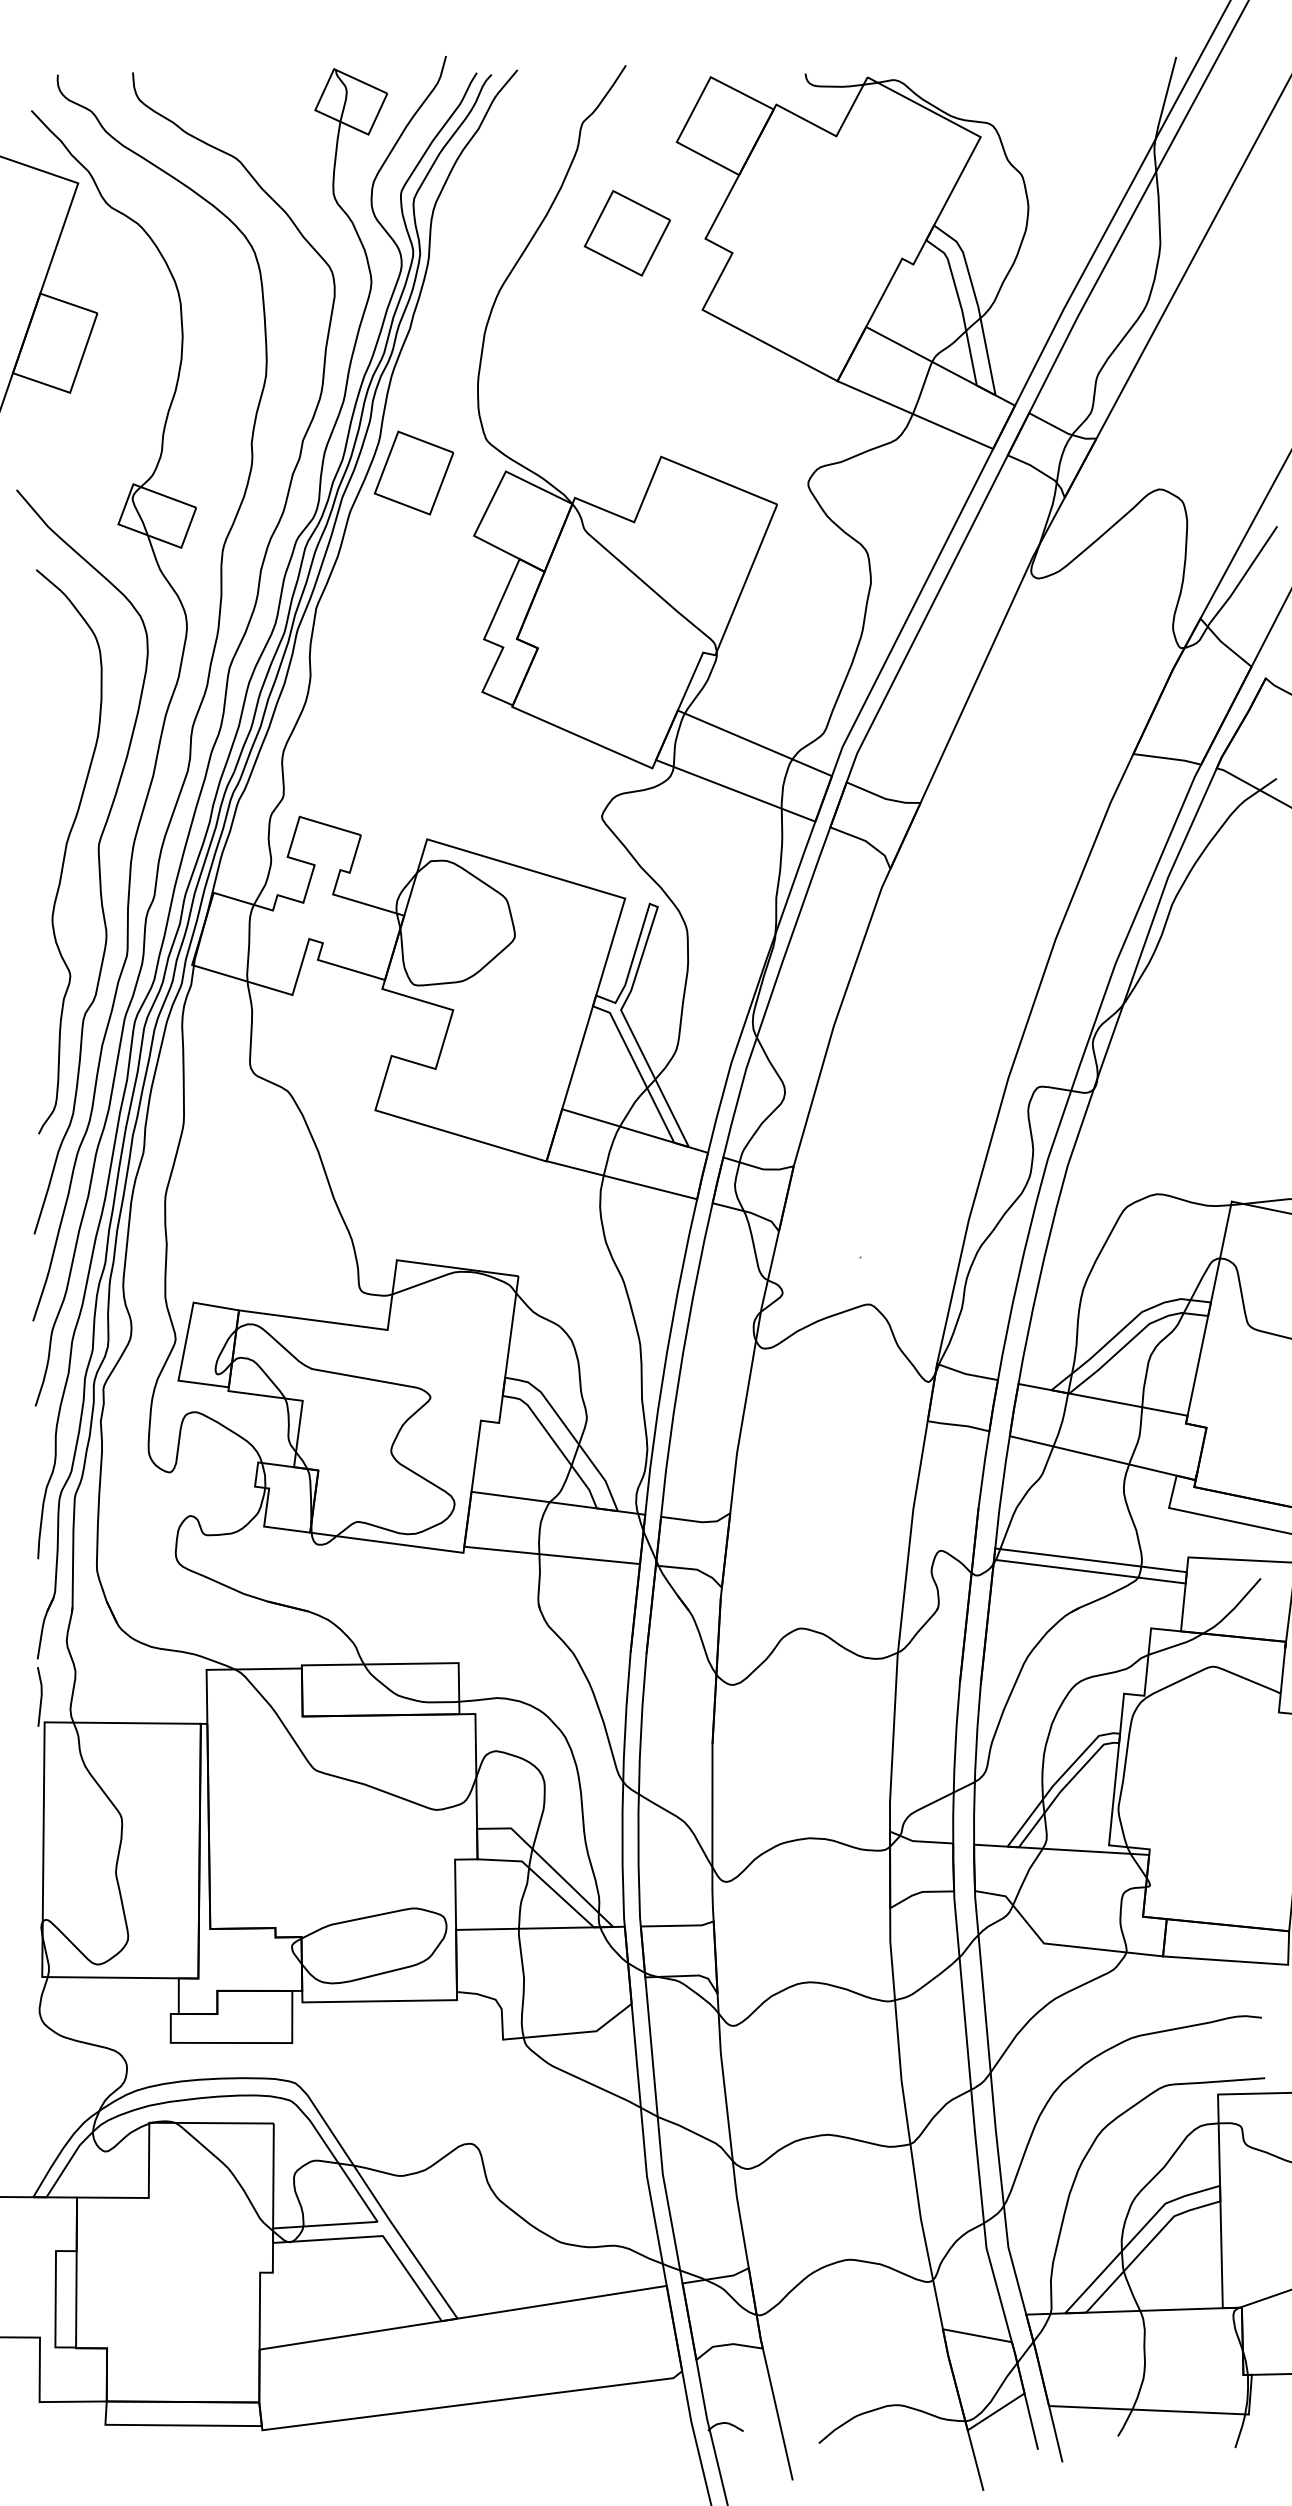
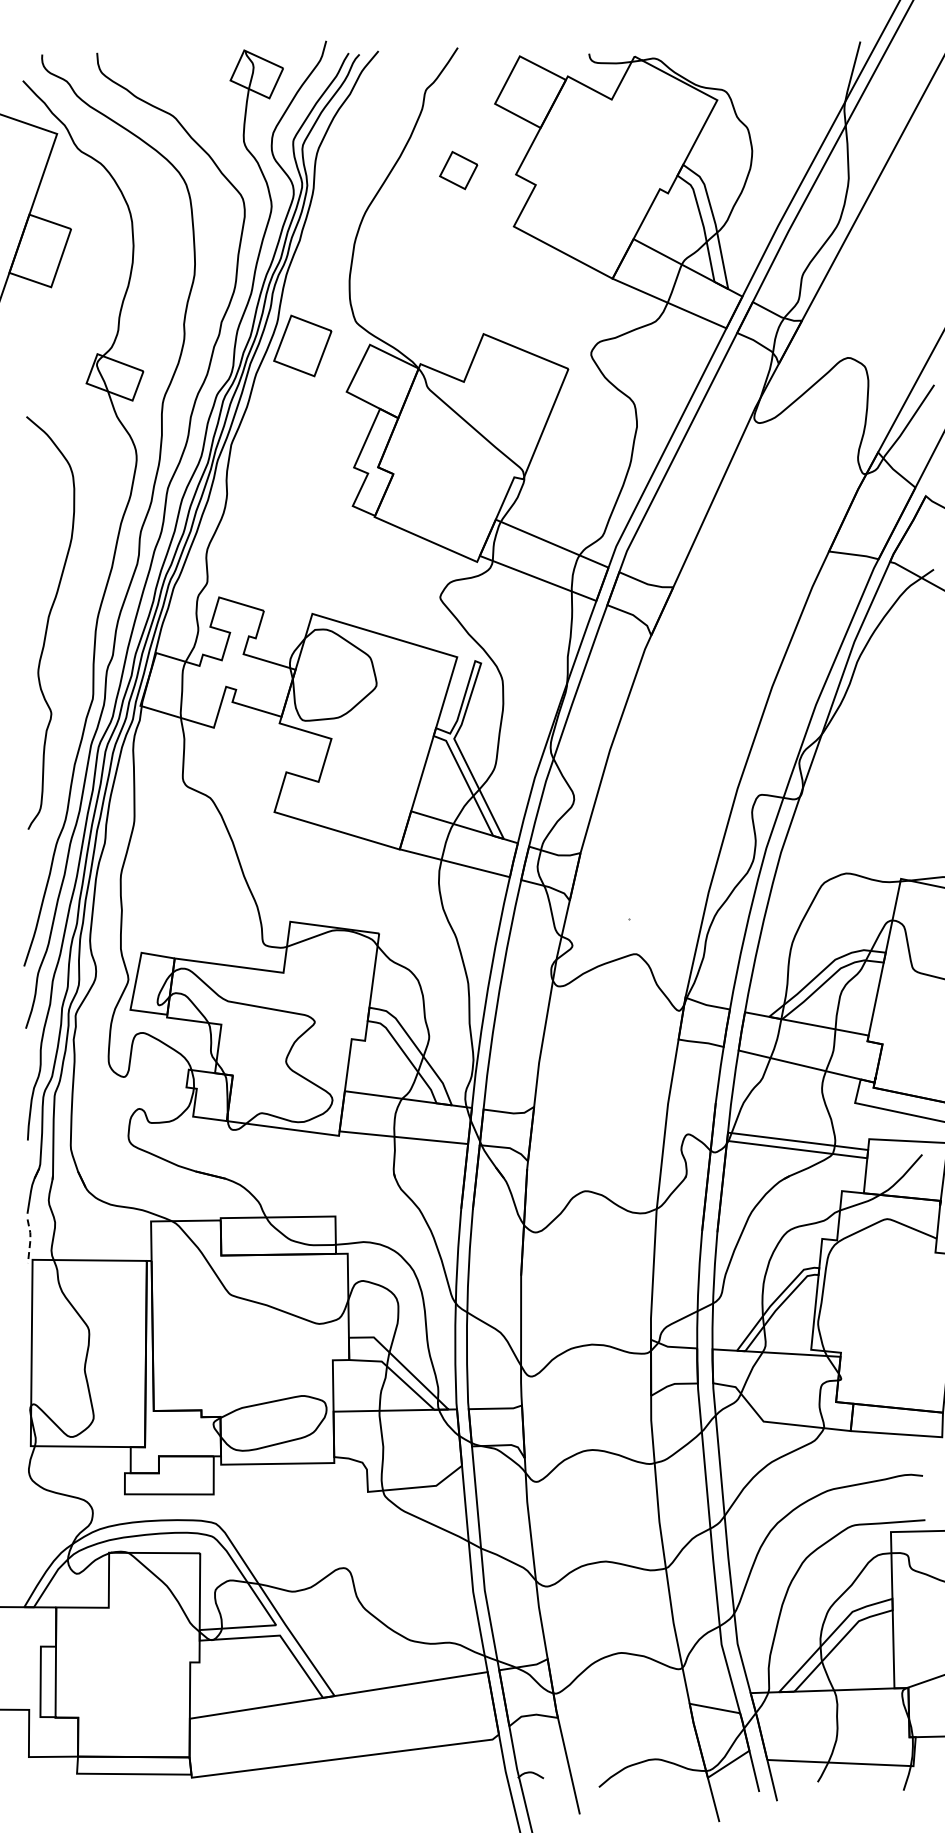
part: (626, 233) -> (458, 170), size x0.6
curve: (97, 860) -> (71, 629), removed
line: (41, 1695) -> (30, 1240), solid -> dashed

